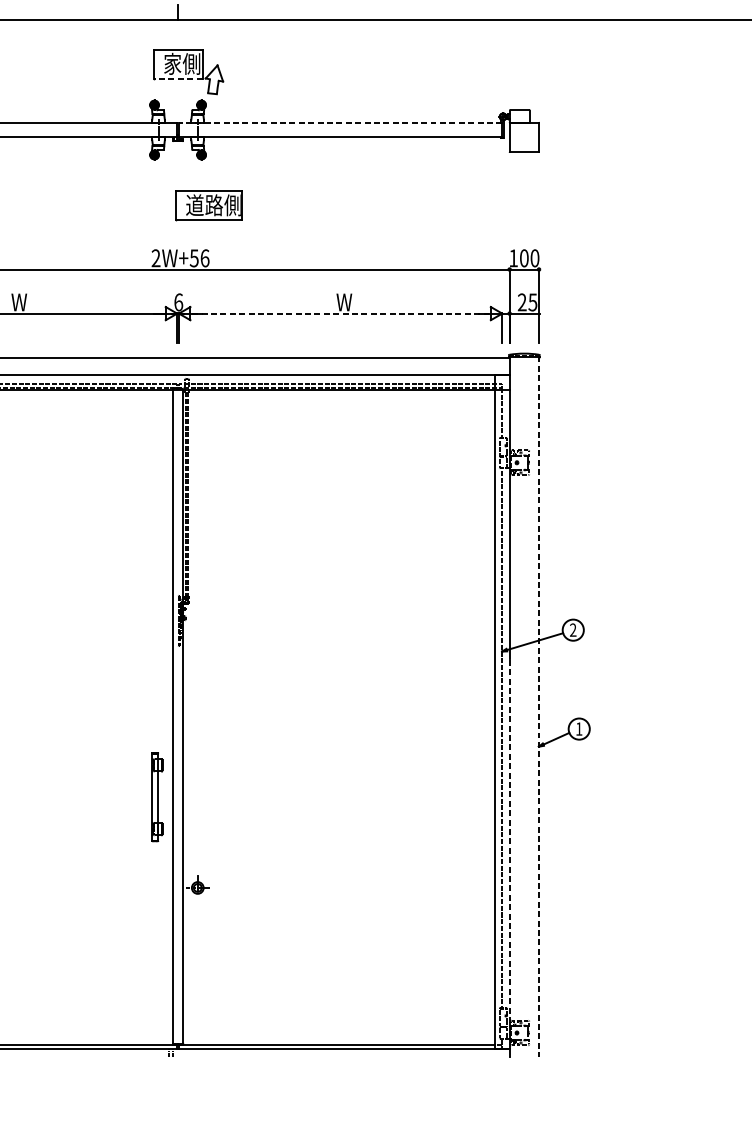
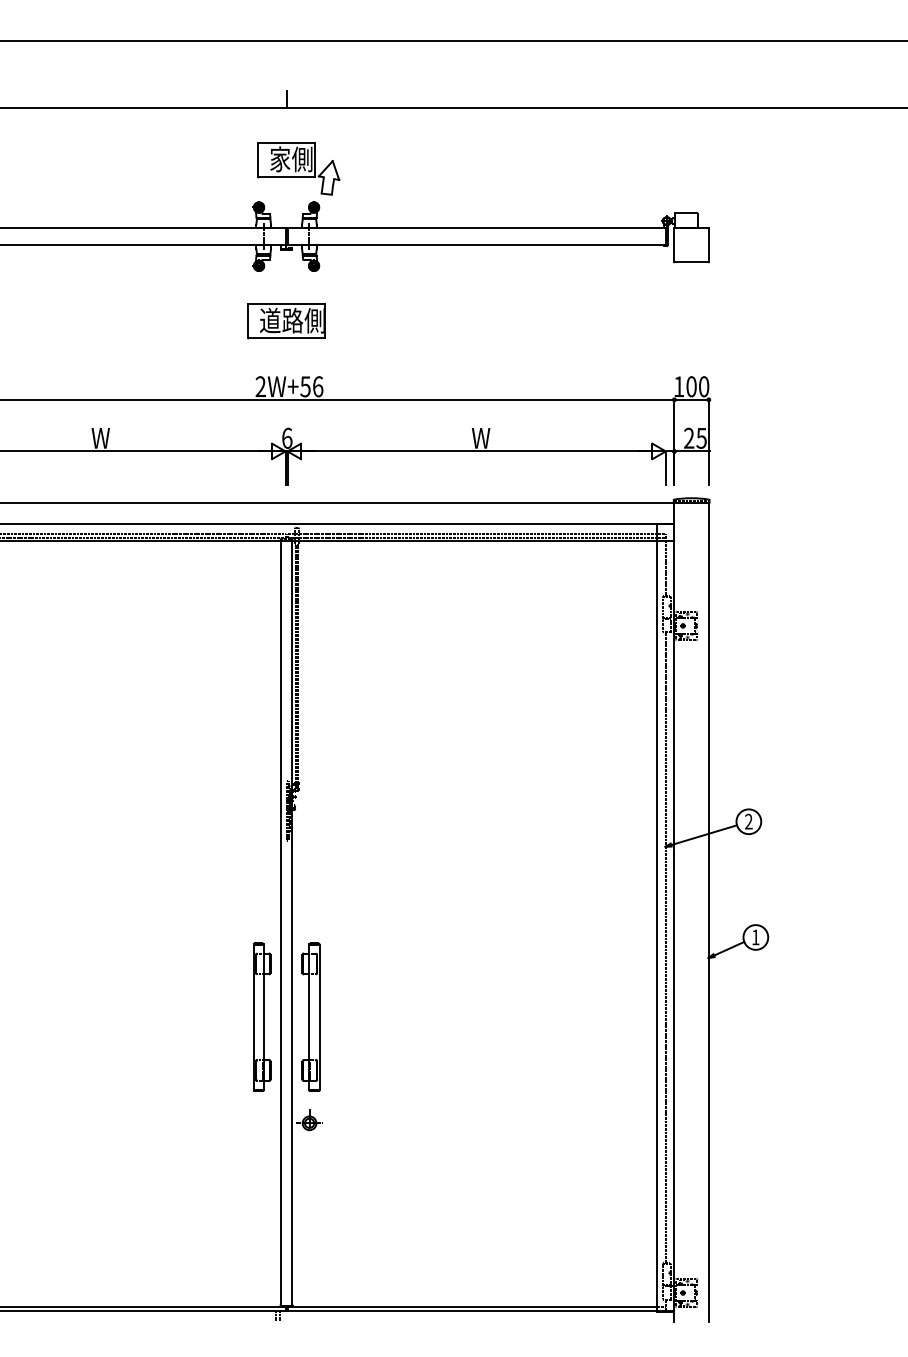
line: (178, 78) -> (286, 176), dashed -> solid
line: (340, 123) -> (476, 228), dashed -> solid
part: (208, 205) -> (286, 321), moved
line: (340, 313) -> (476, 451), dashed -> solid
line: (538, 707) -> (708, 912), dashed -> solid
part: (157, 796) -> (262, 1016), size x1.43
part: (198, 796) -> (310, 1016), added
line: (509, 840) -> (674, 1067), dashed -> solid

